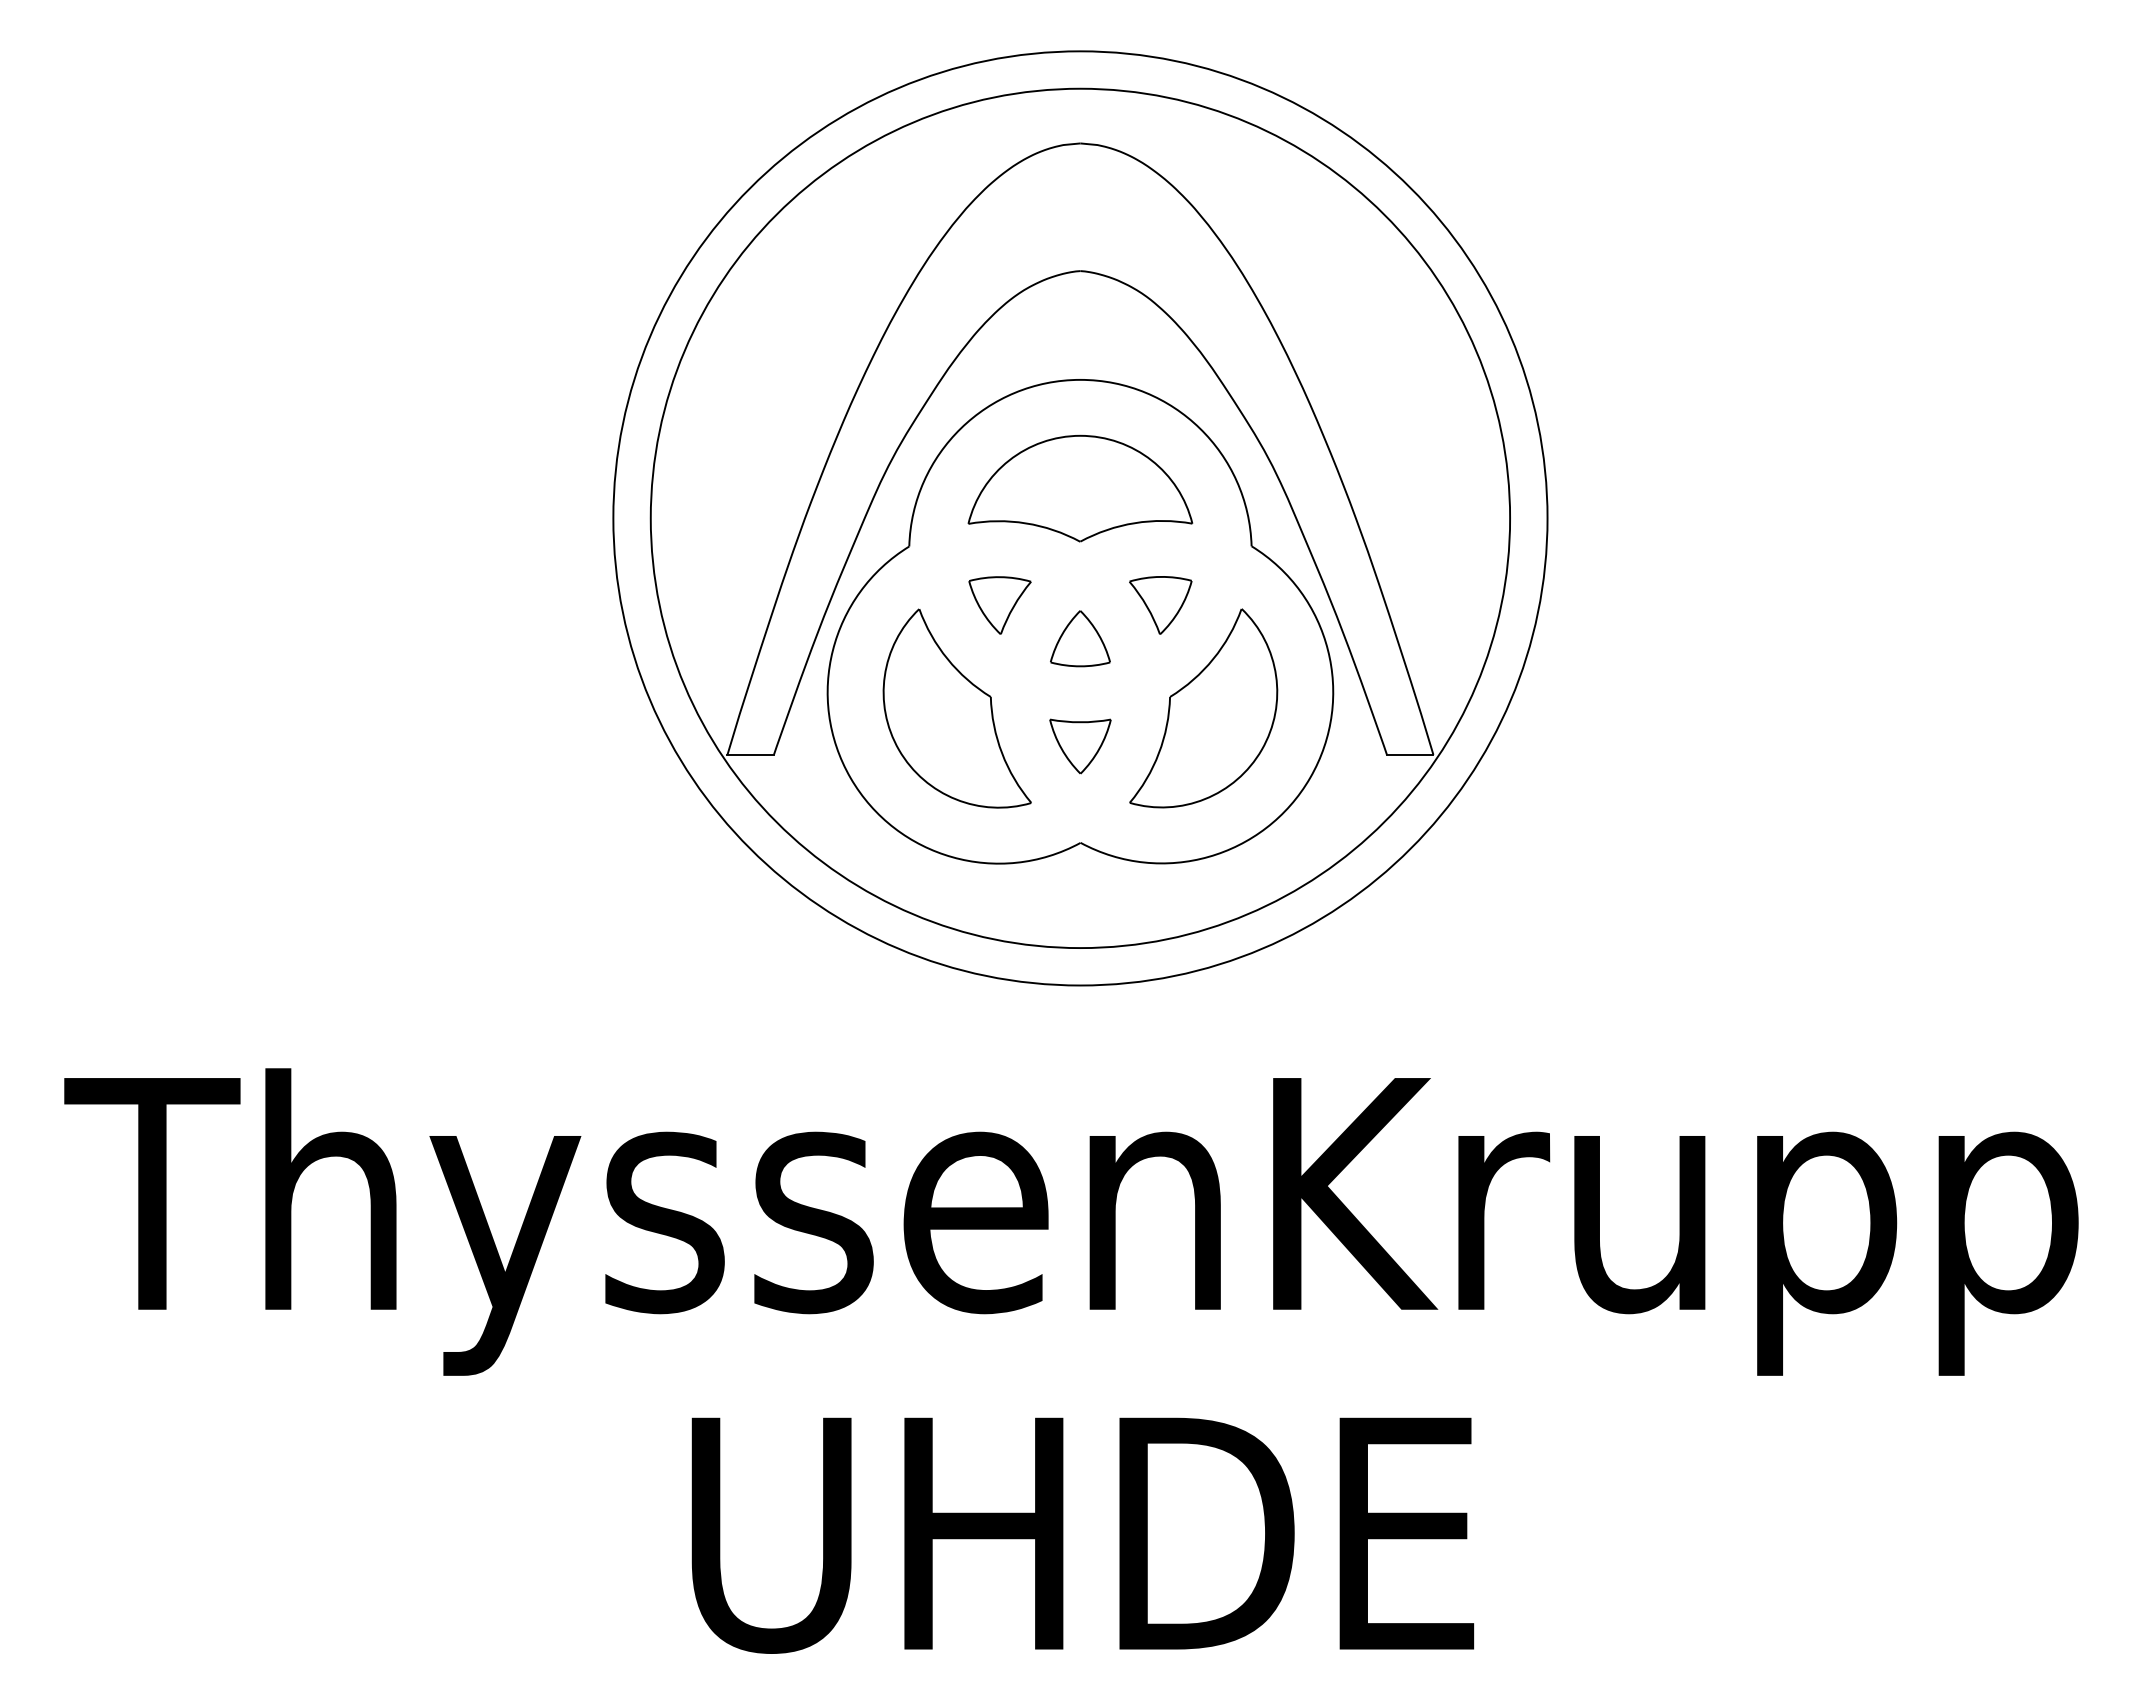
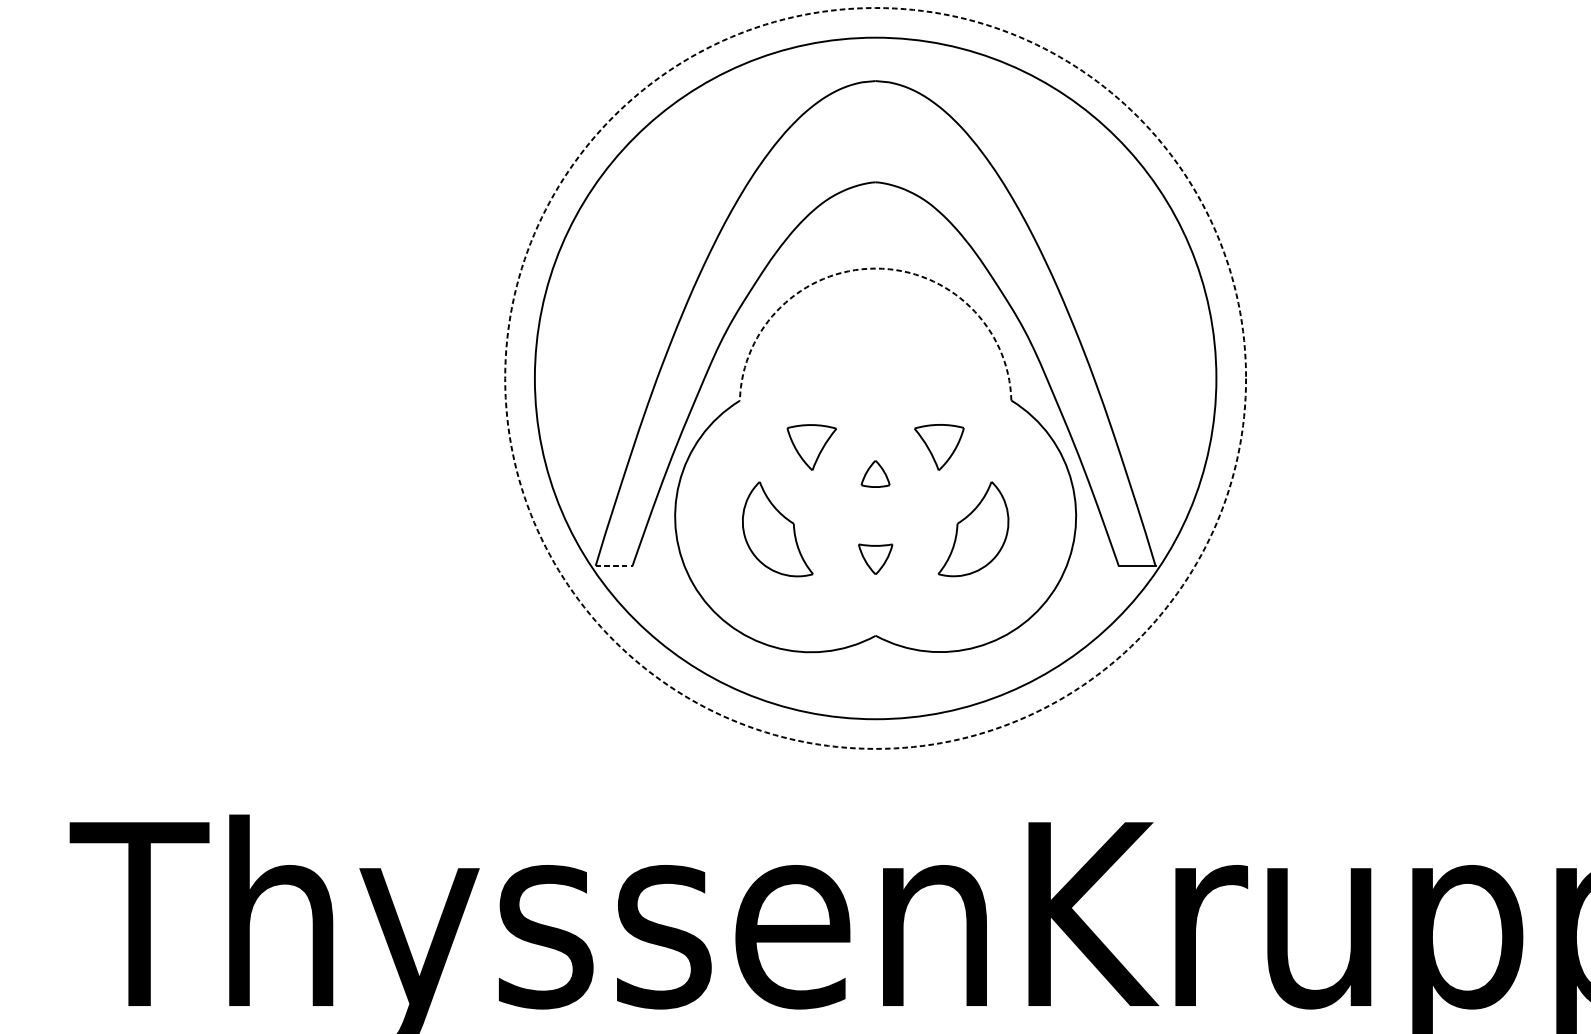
arc: (1080, 379) -> (875, 268), solid -> dashed
part: (1080, 488) -> (875, 354), removed
circle: (1080, 518) -> (875, 378), solid -> dashed
part: (1080, 638) -> (875, 473), size x0.6
part: (956, 708) -> (777, 529), size x0.6
part: (1203, 708) -> (973, 529), size x0.6
part: (1080, 746) -> (875, 559), size x0.7
line: (751, 754) -> (614, 565), solid -> dashed

